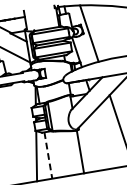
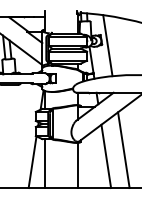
line: (105, 138) -> (106, 156), added
line: (48, 156) -> (44, 164), dashed -> solid

